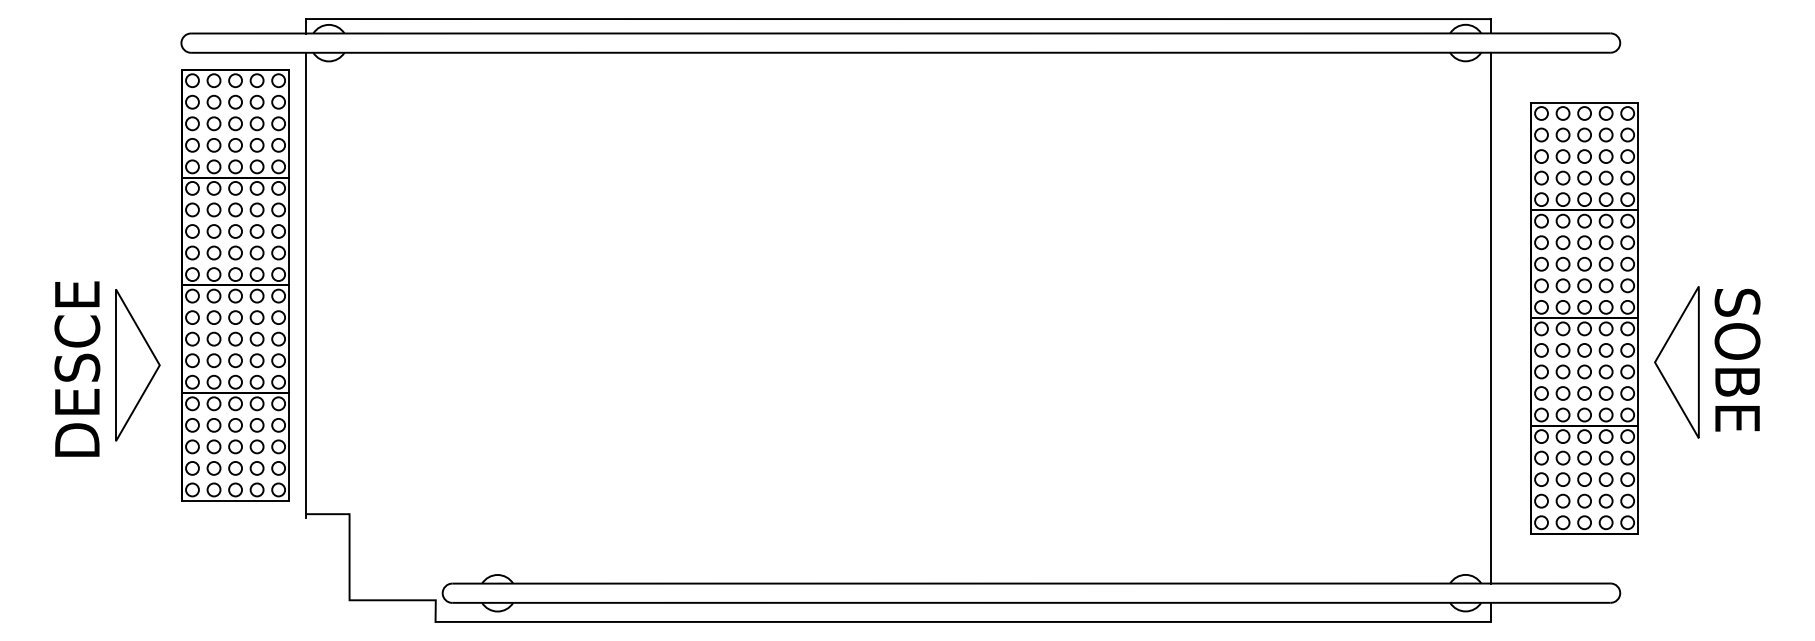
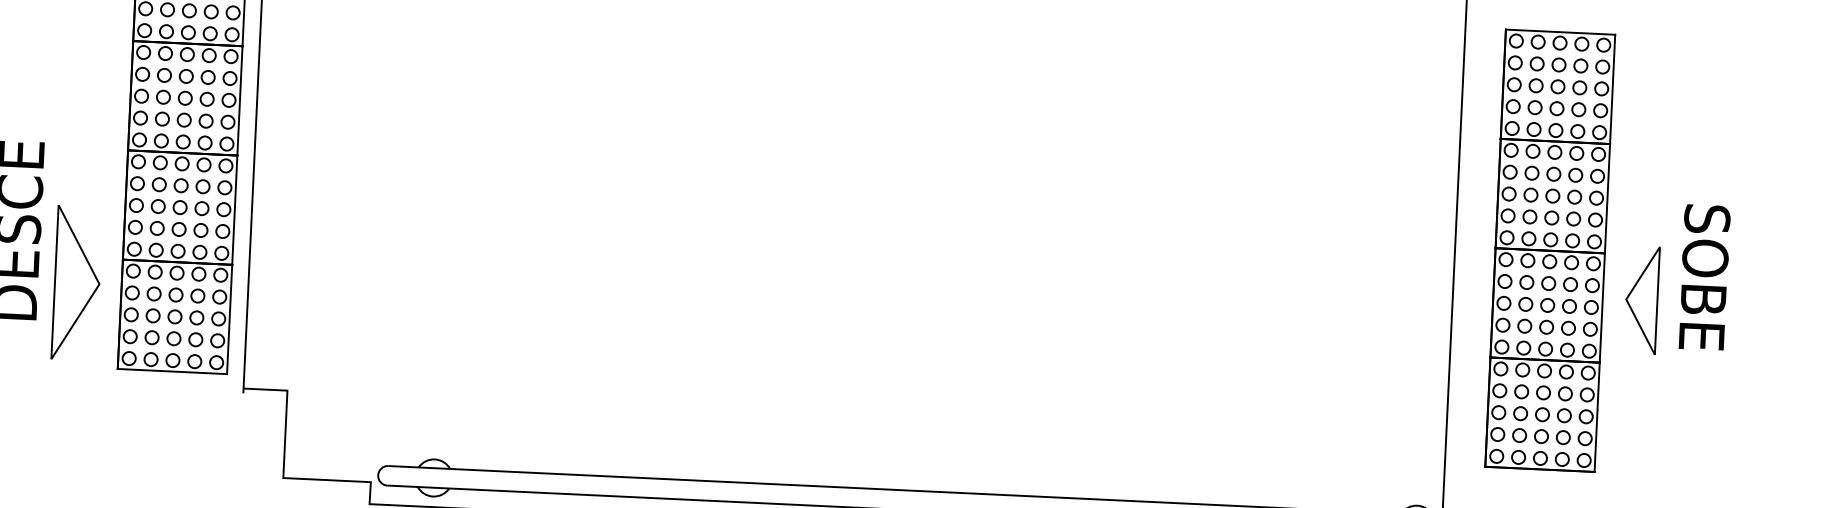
text: (1737, 359) -> (1704, 276), moved
part: (1676, 362) -> (1641, 300), size x0.7
part: (137, 365) -> (76, 283), moved

